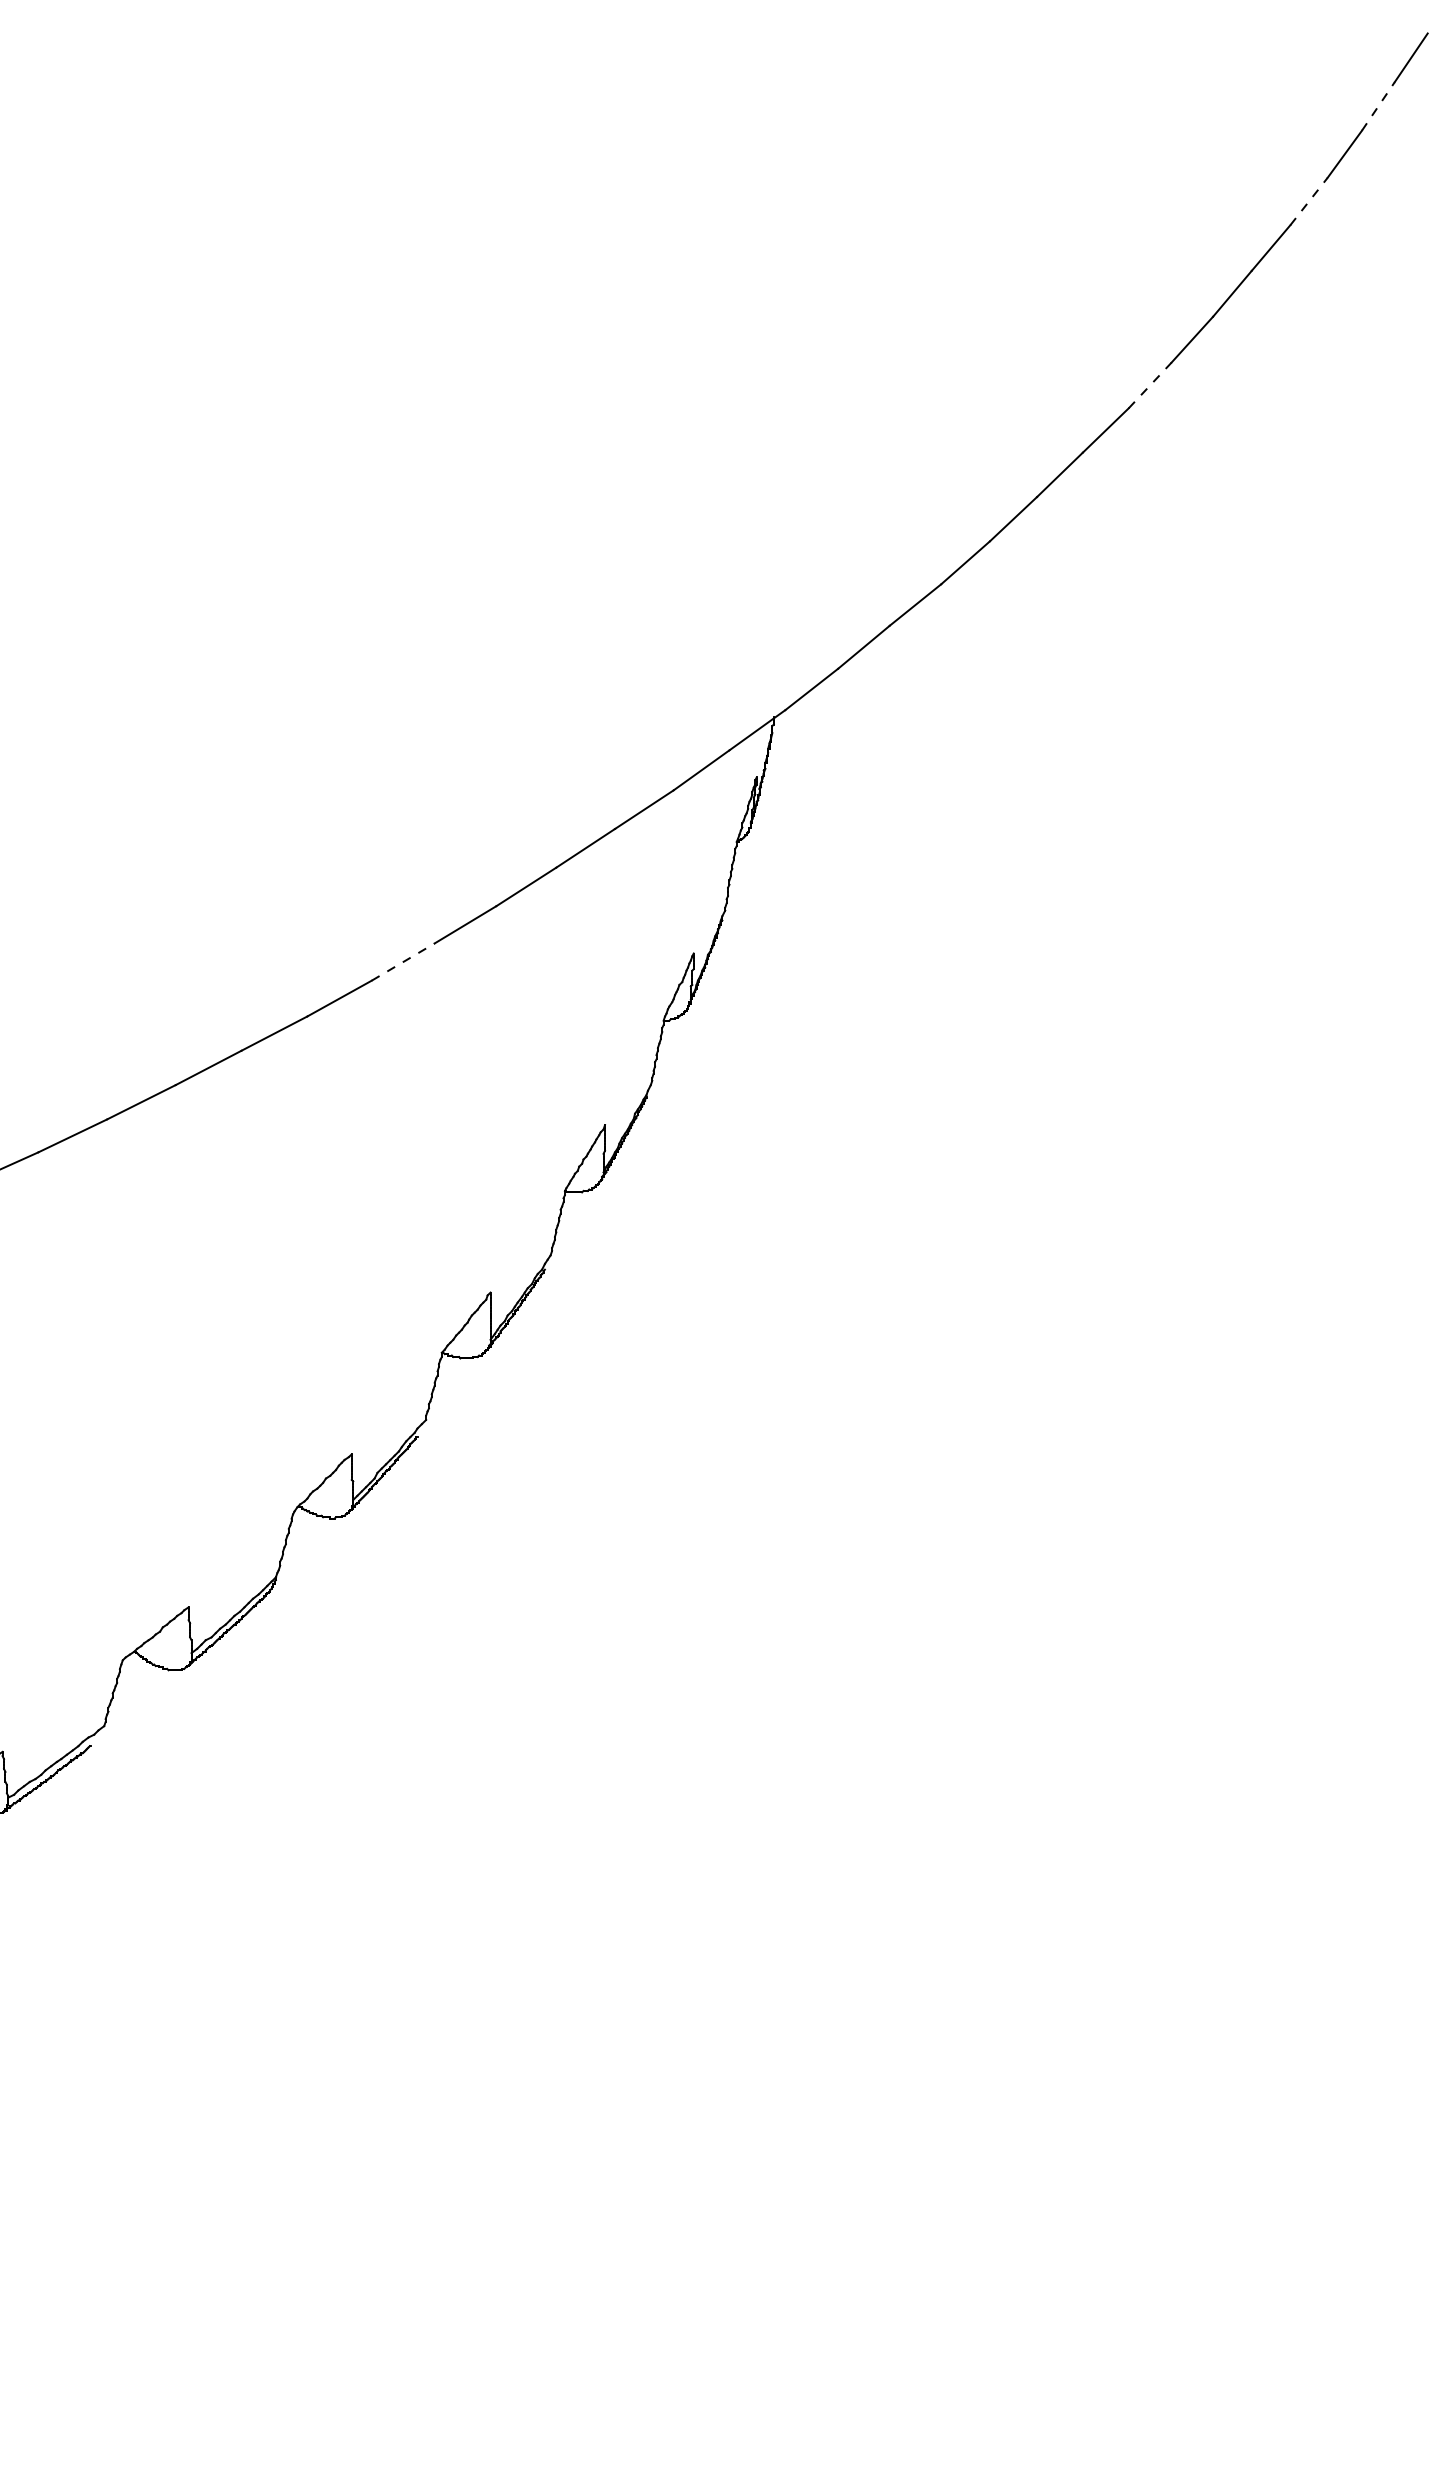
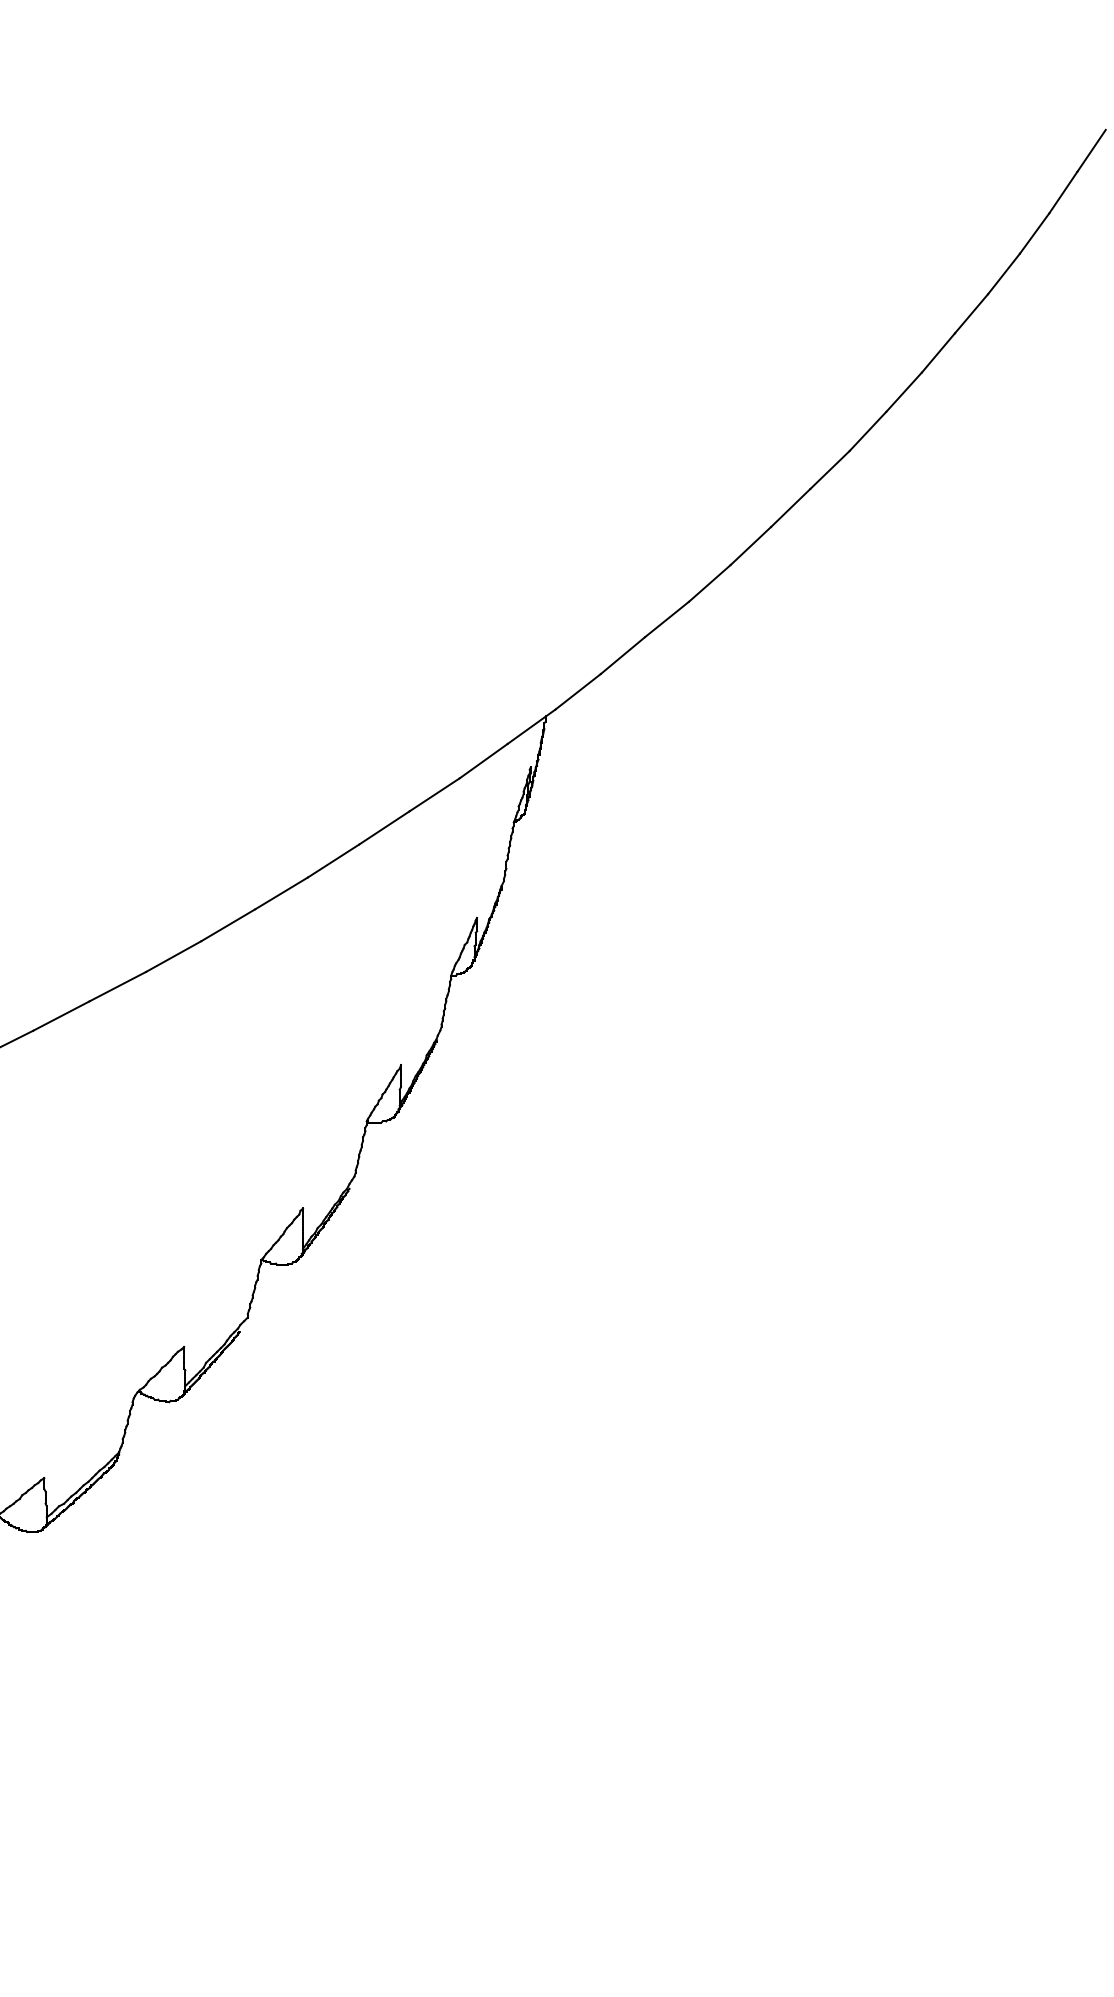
line: (1378, 106) -> (1063, 192), dashed -> solid
line: (1309, 201) -> (1004, 273), dashed -> solid
line: (1150, 385) -> (868, 431), dashed -> solid
line: (403, 962) -> (228, 925), dashed -> solid

